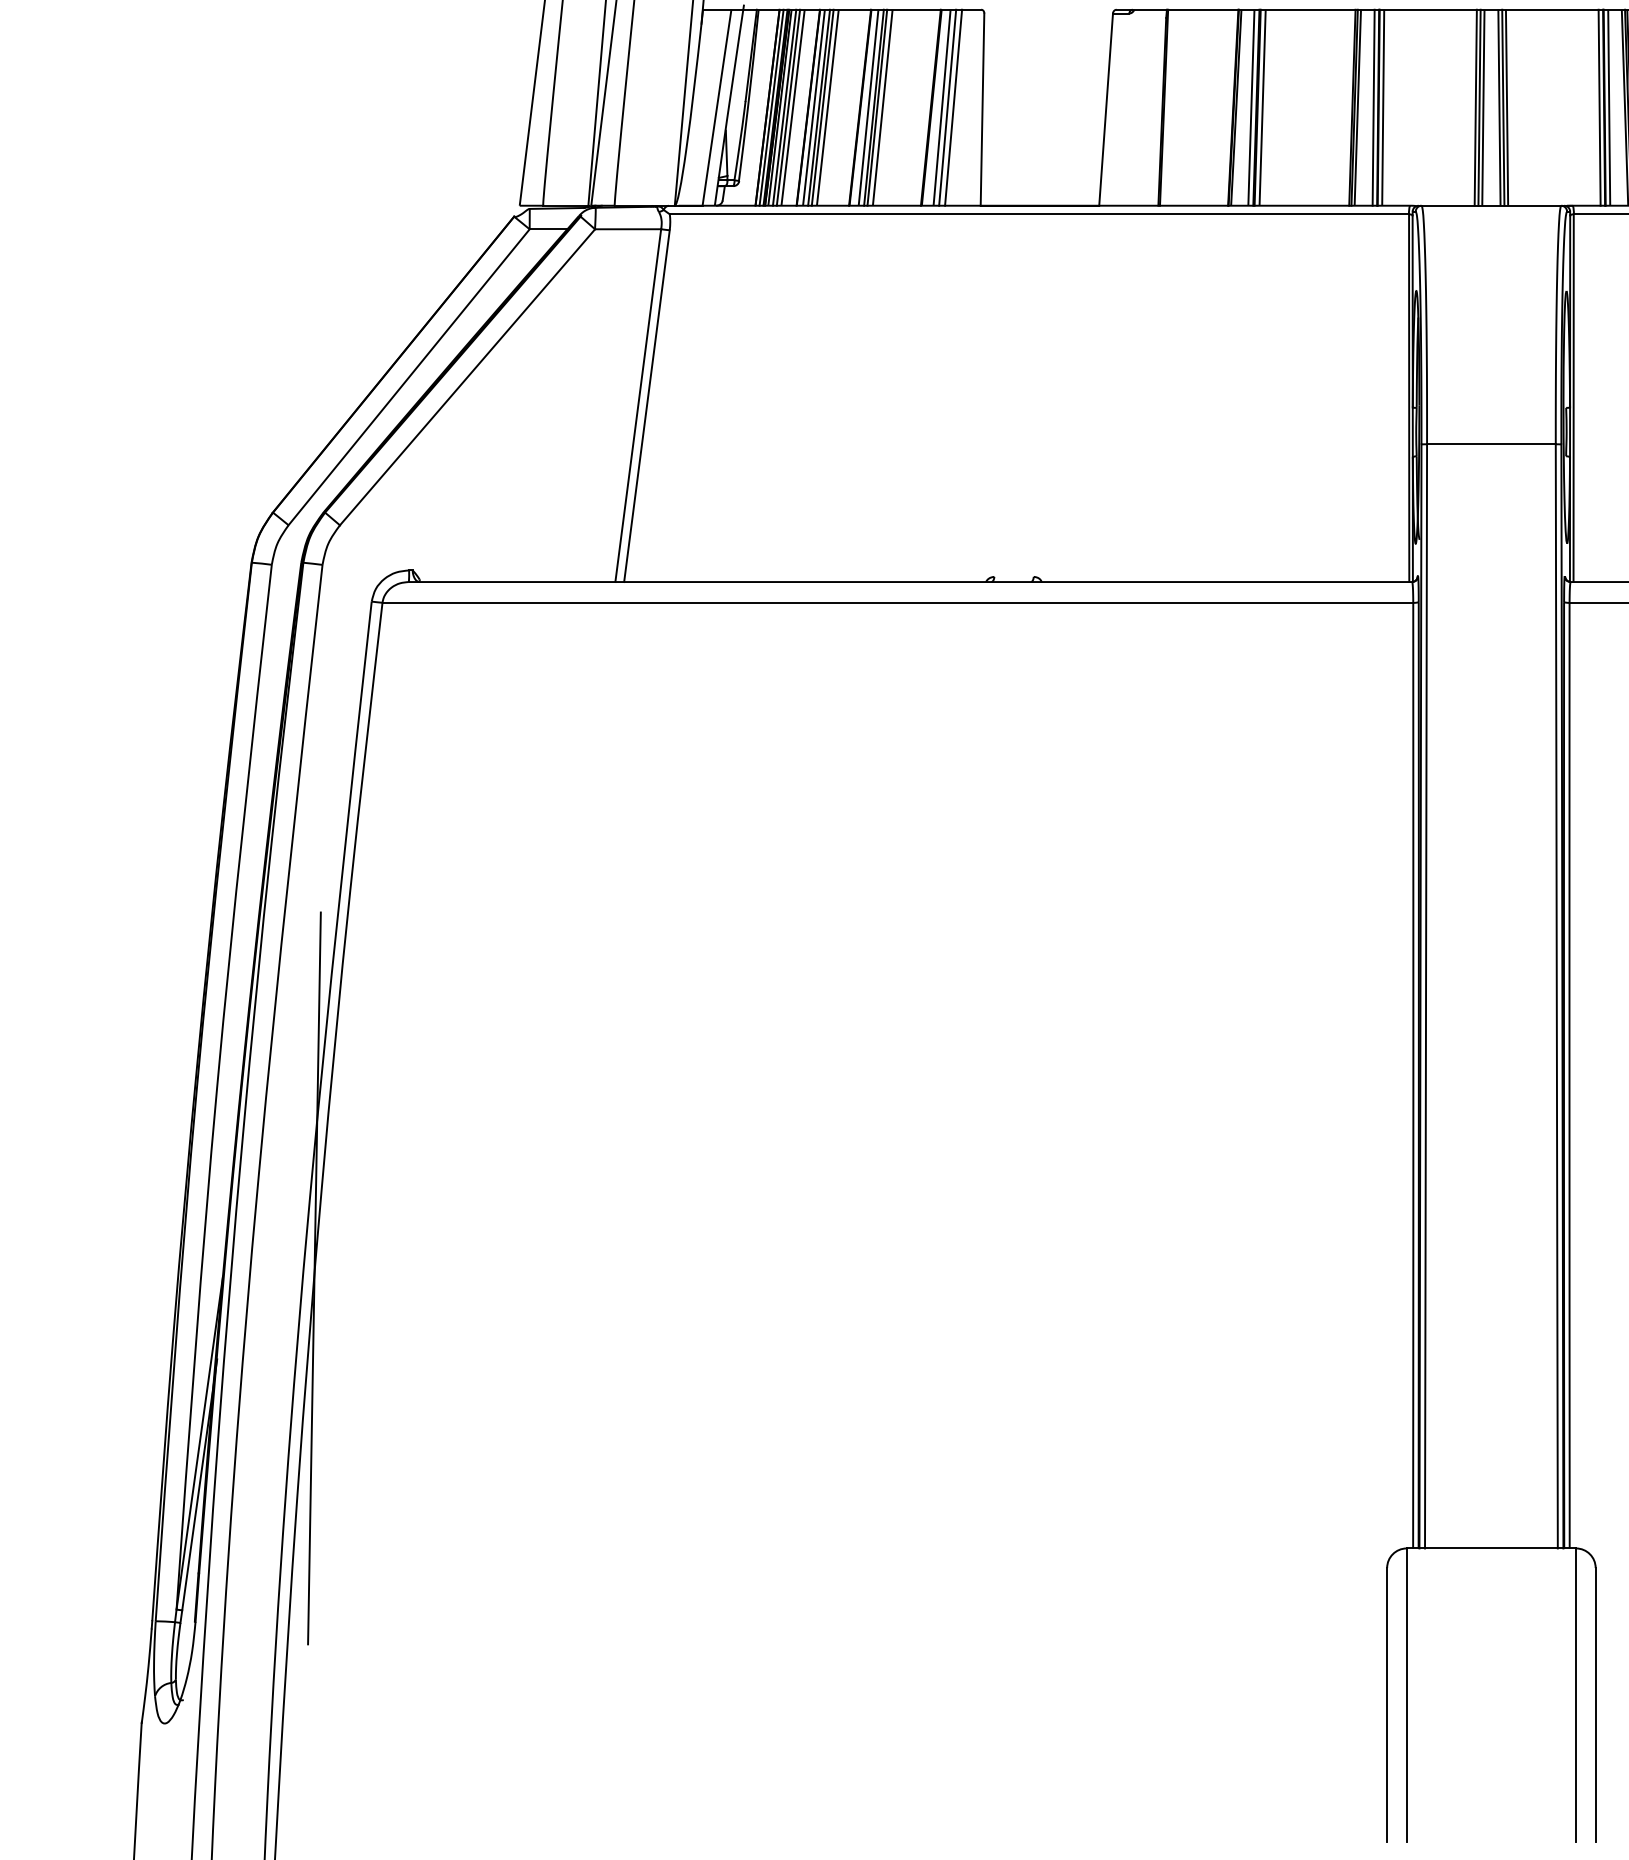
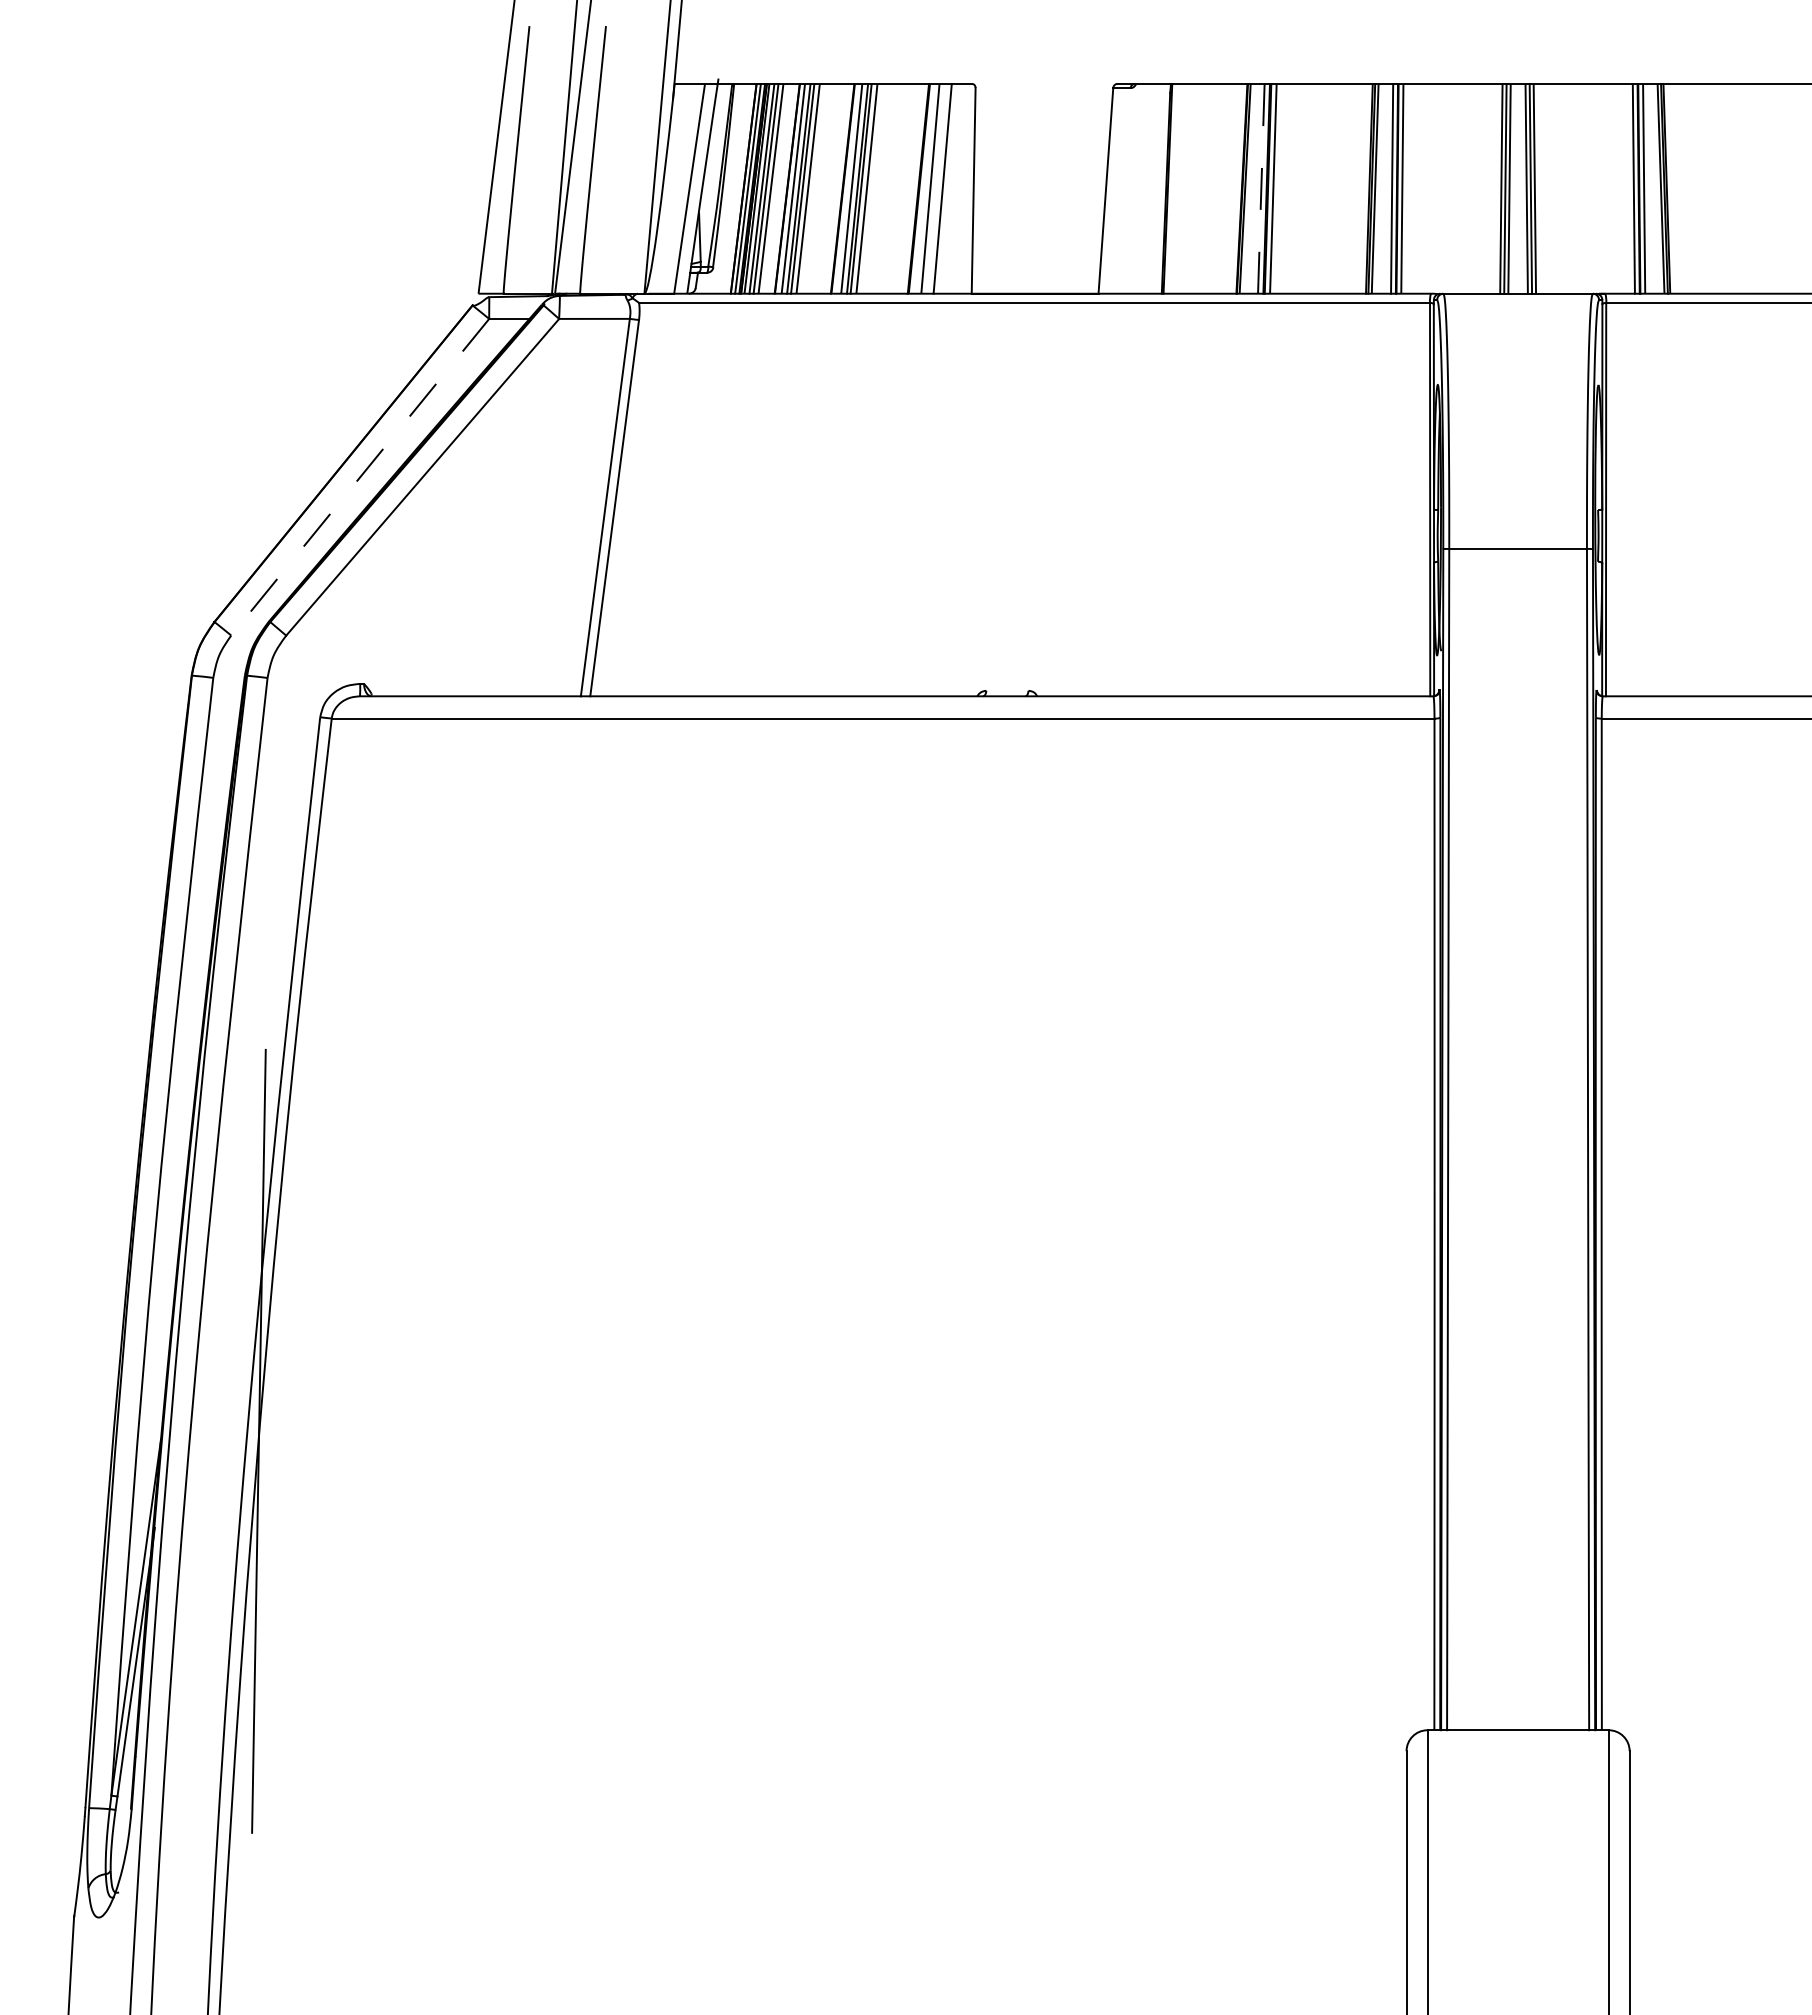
line: (947, 107) -> (936, 188), removed
line: (1251, 108) -> (1261, 189), solid -> dashed
line: (408, 377) -> (359, 477), solid -> dashed

